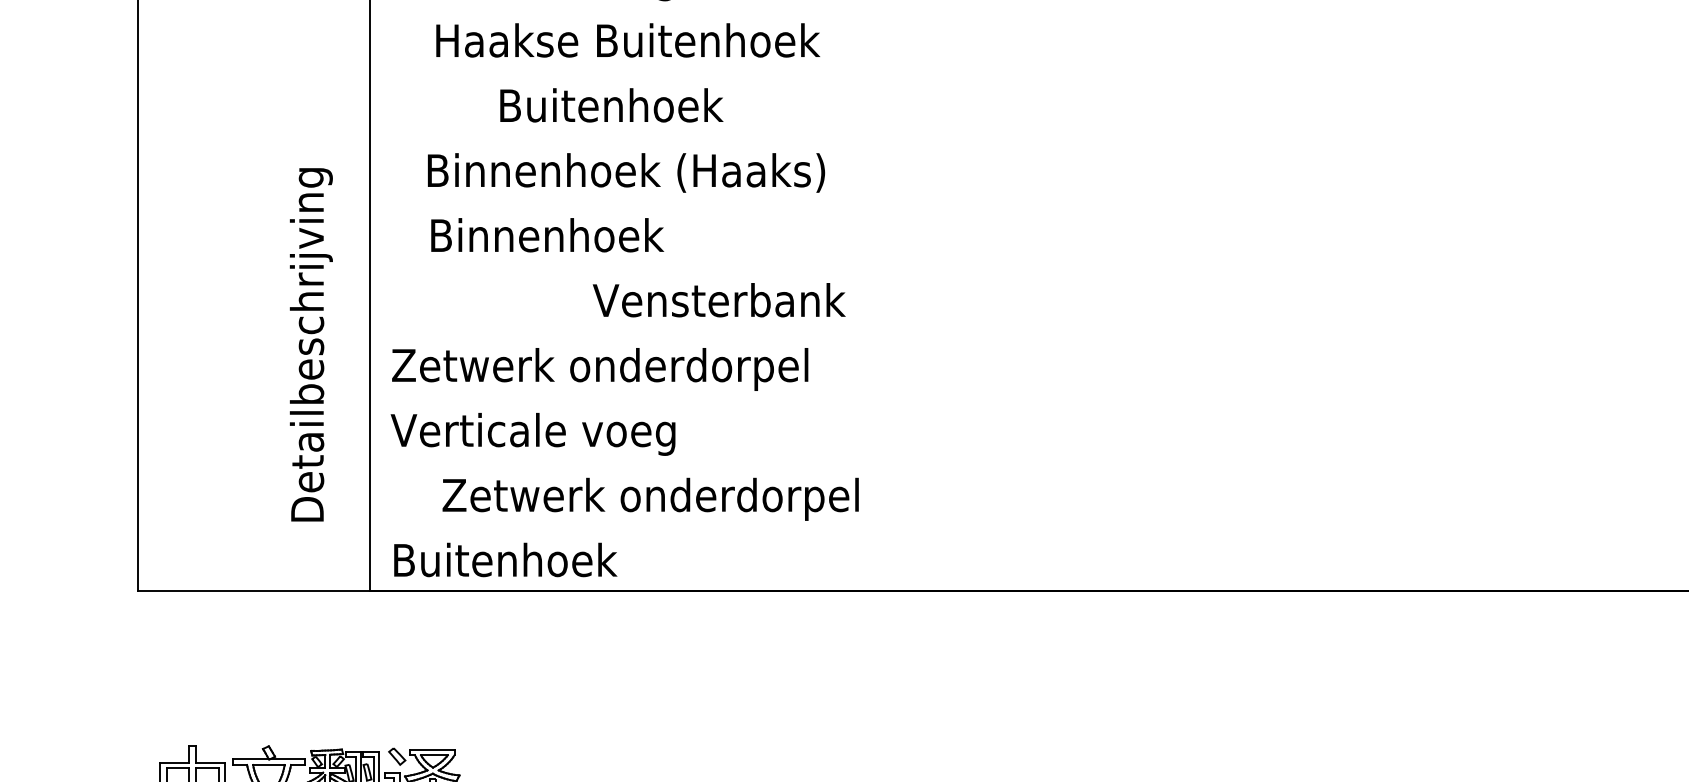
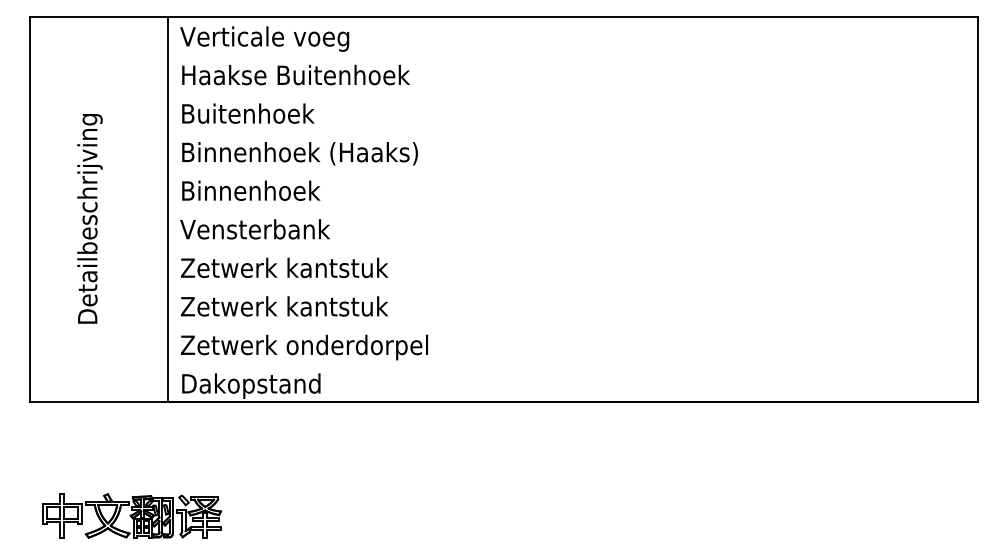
text: (627, 41) -> (295, 75), moved
text: (611, 105) -> (248, 113), moved
text: (625, 172) -> (299, 153), moved
text: (547, 234) -> (251, 190), moved
text: (718, 300) -> (254, 229), moved
text: (310, 344) -> (89, 218), moved
text: (687, 369) -> (356, 270), Zetwerk onderdorpel -> Zetwerk kantstuk
text: (566, 433) -> (284, 308), Verticale voeg -> Zetwerk kantstuk
text: (650, 499) -> (304, 347), moved
text: (512, 563) -> (252, 385), Buitenhoek -> Dakopstand

